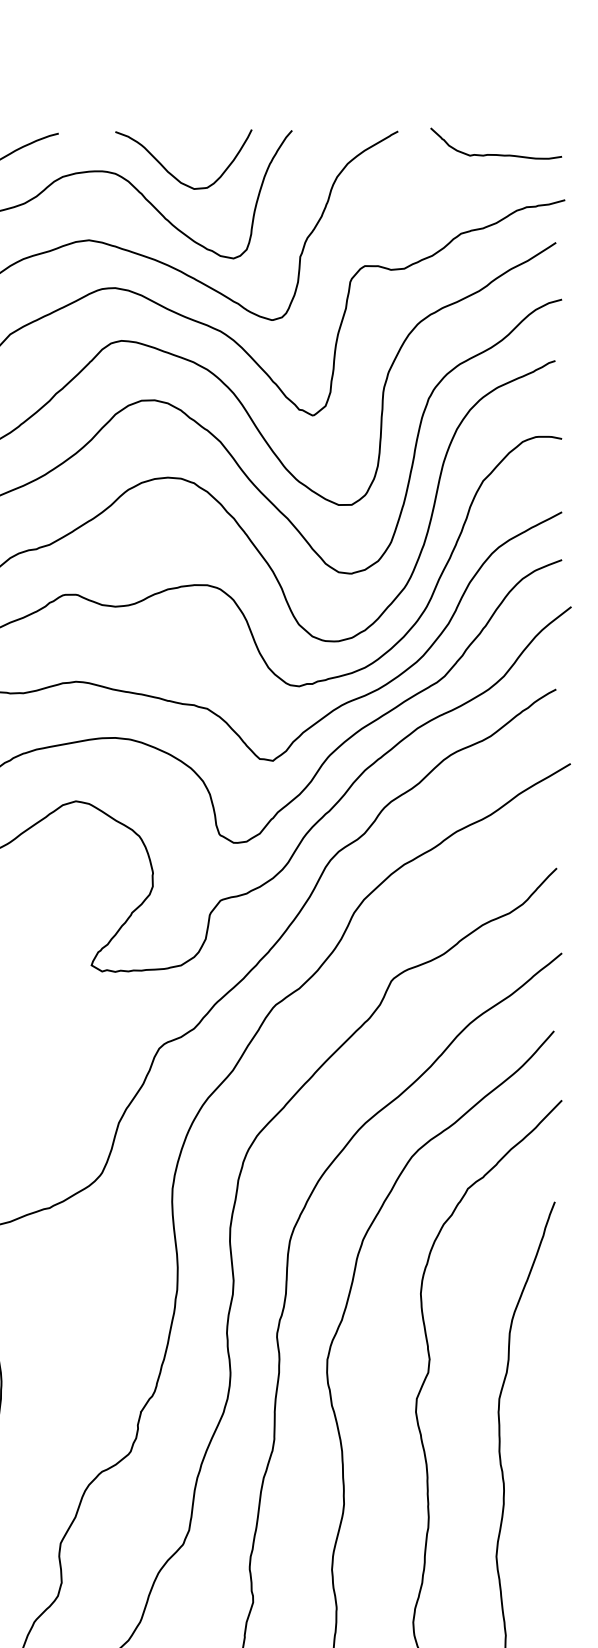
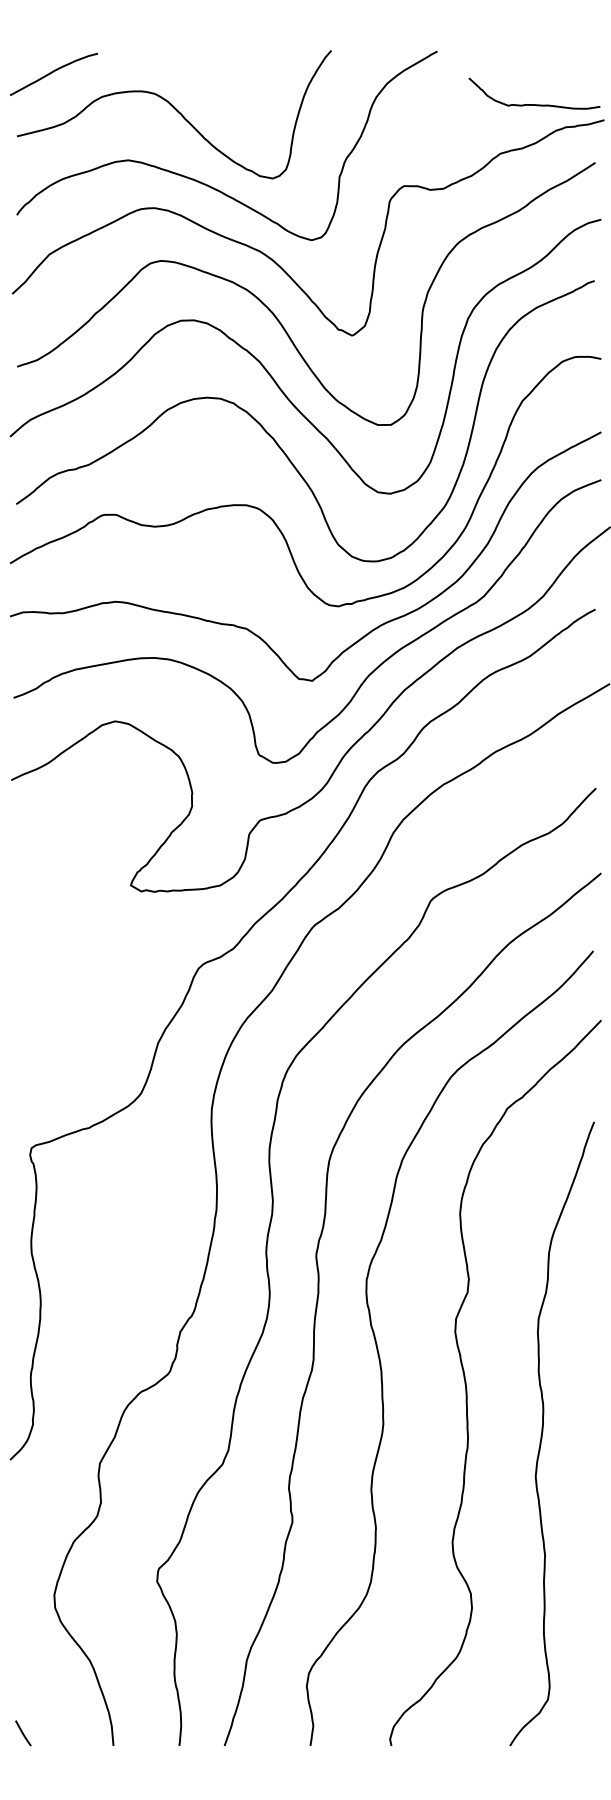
curve: (496, 154) -> (534, 104), moved
curve: (174, 175) -> (213, 95), removed

